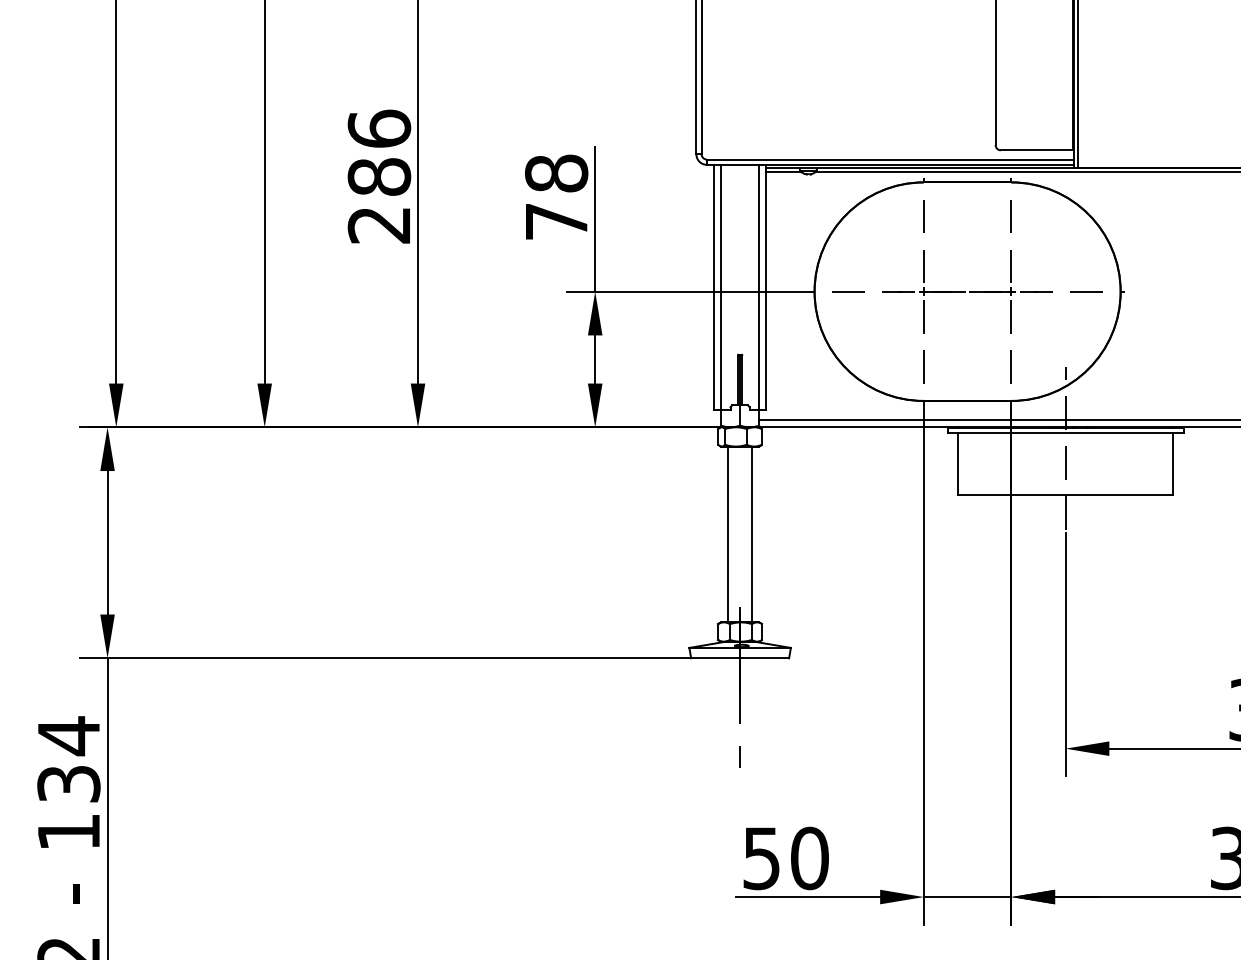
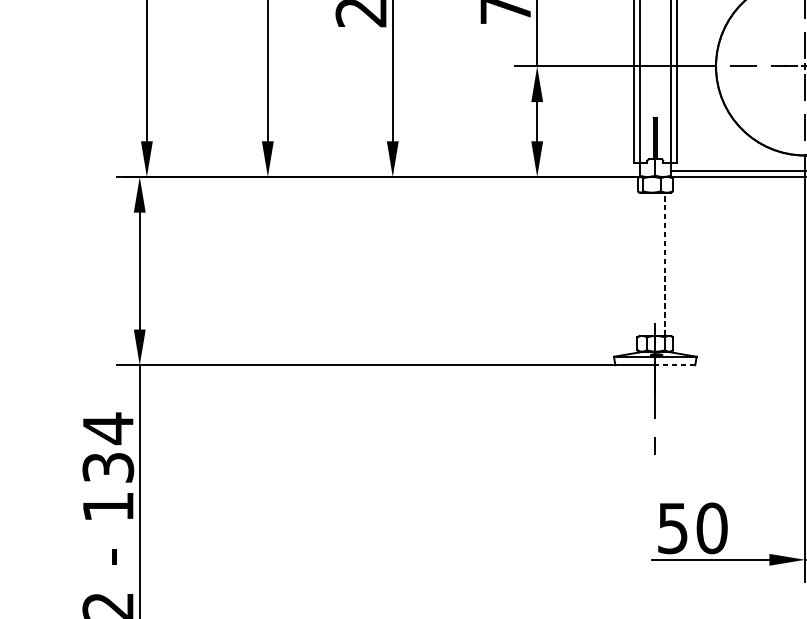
line: (727, 534) -> (645, 264), removed
line: (752, 534) -> (665, 264), solid -> dashed
line: (765, 658) -> (675, 365), solid -> dashed

